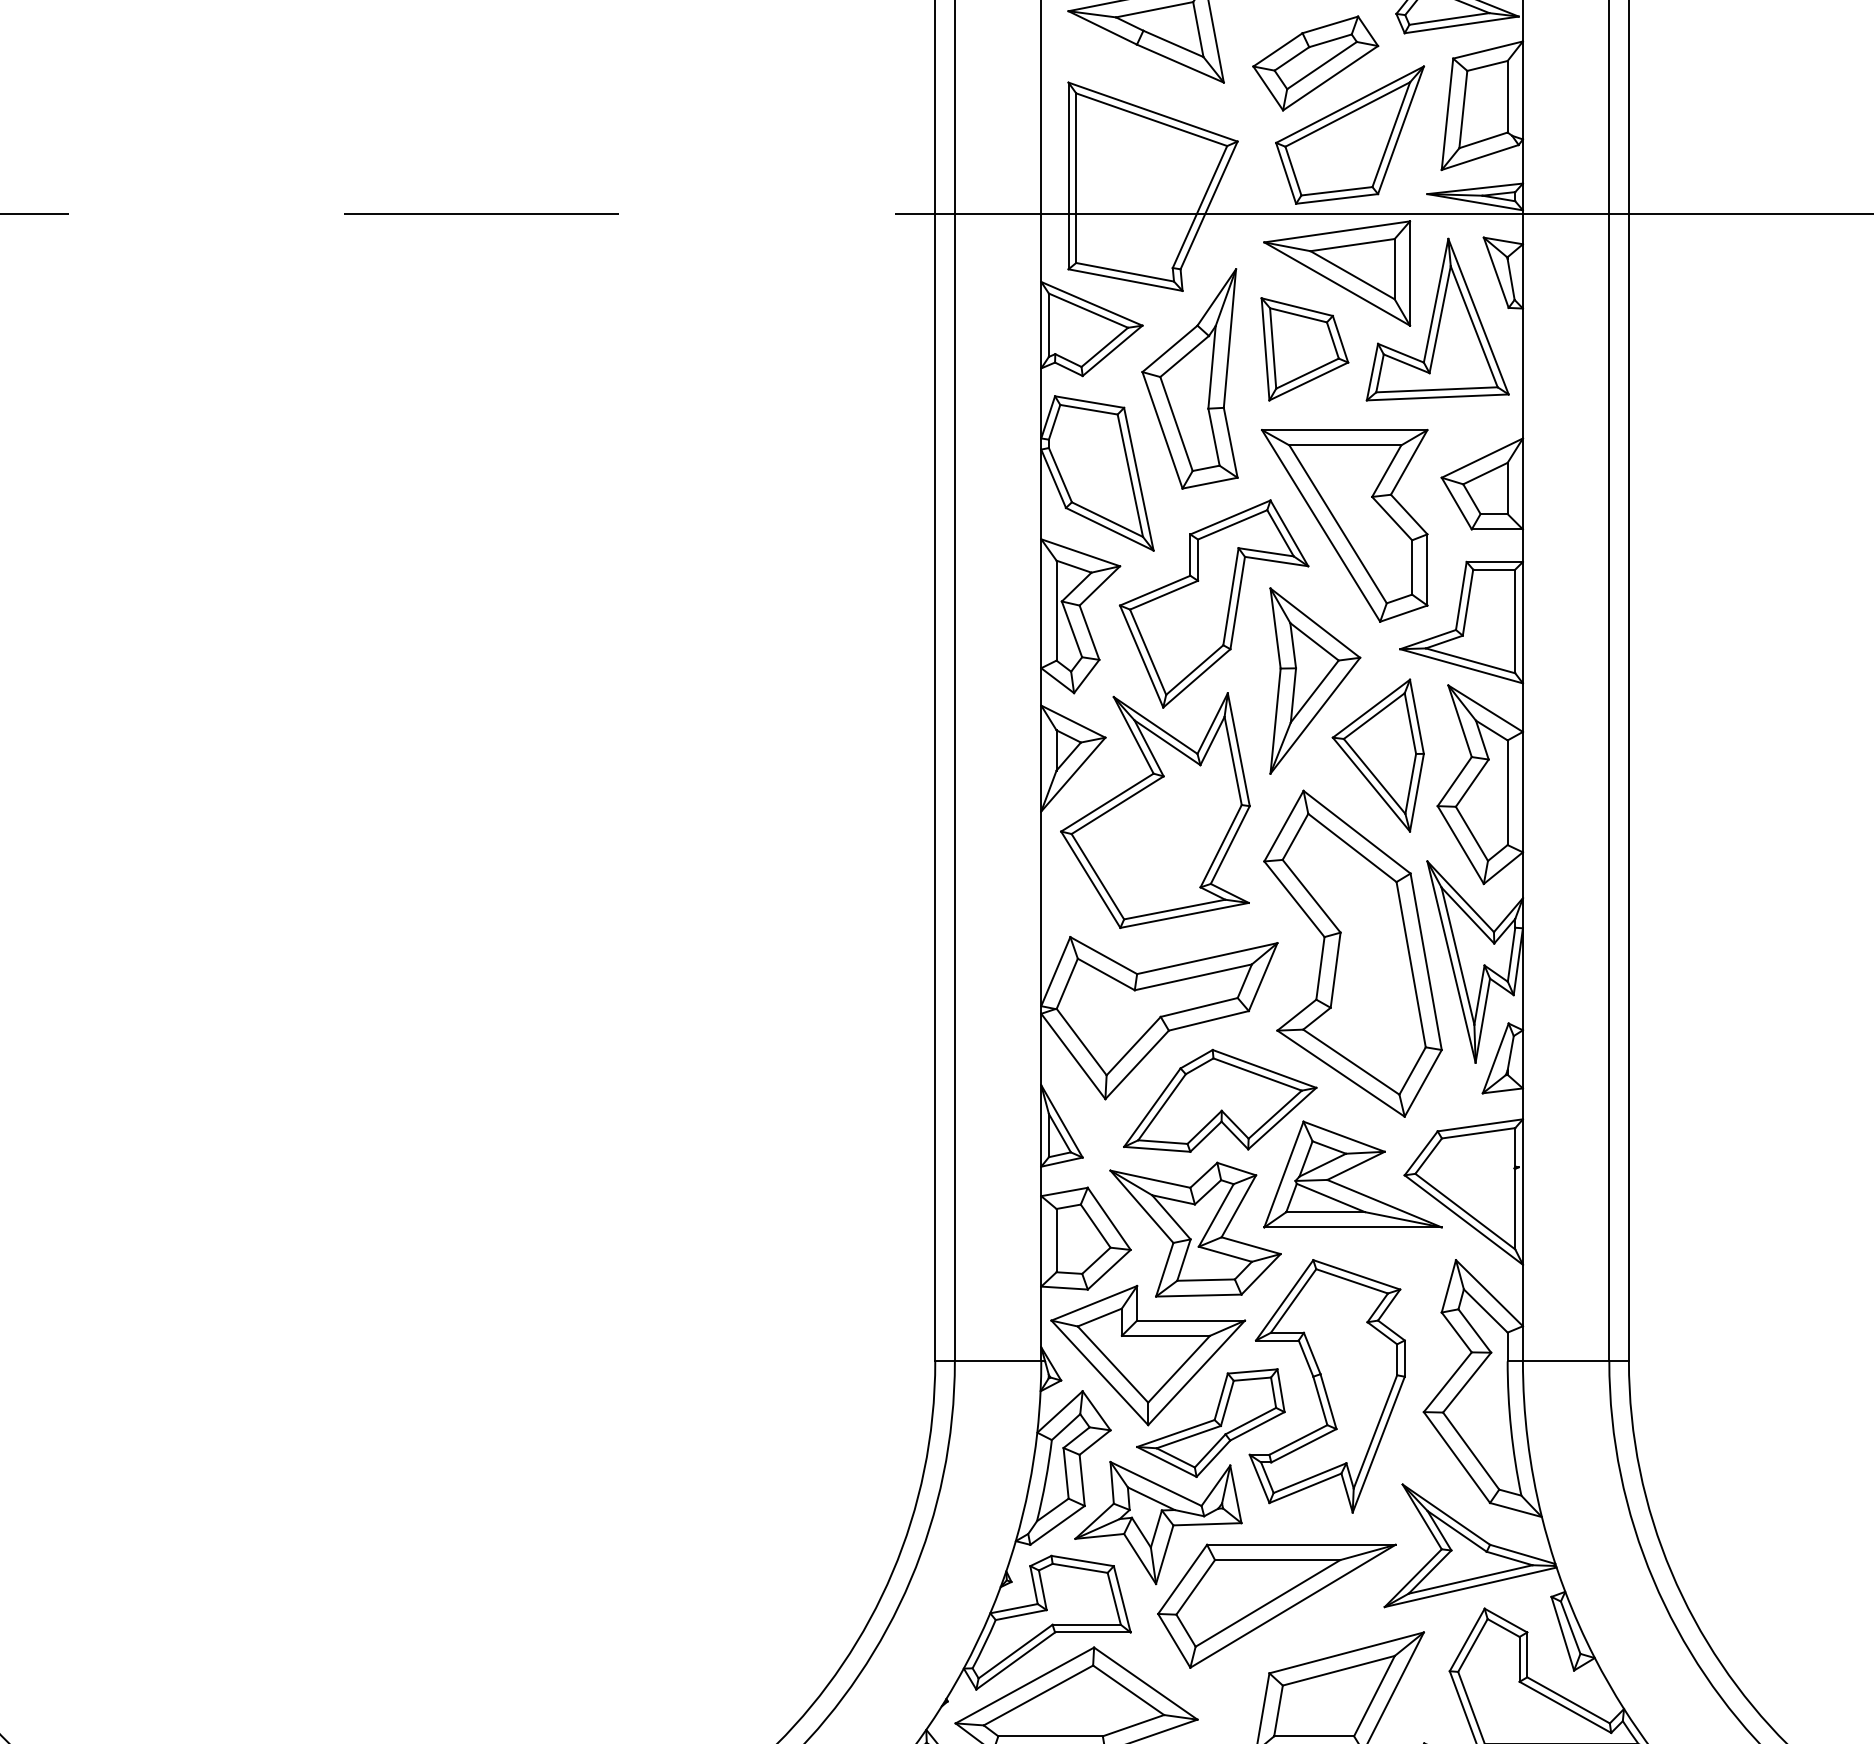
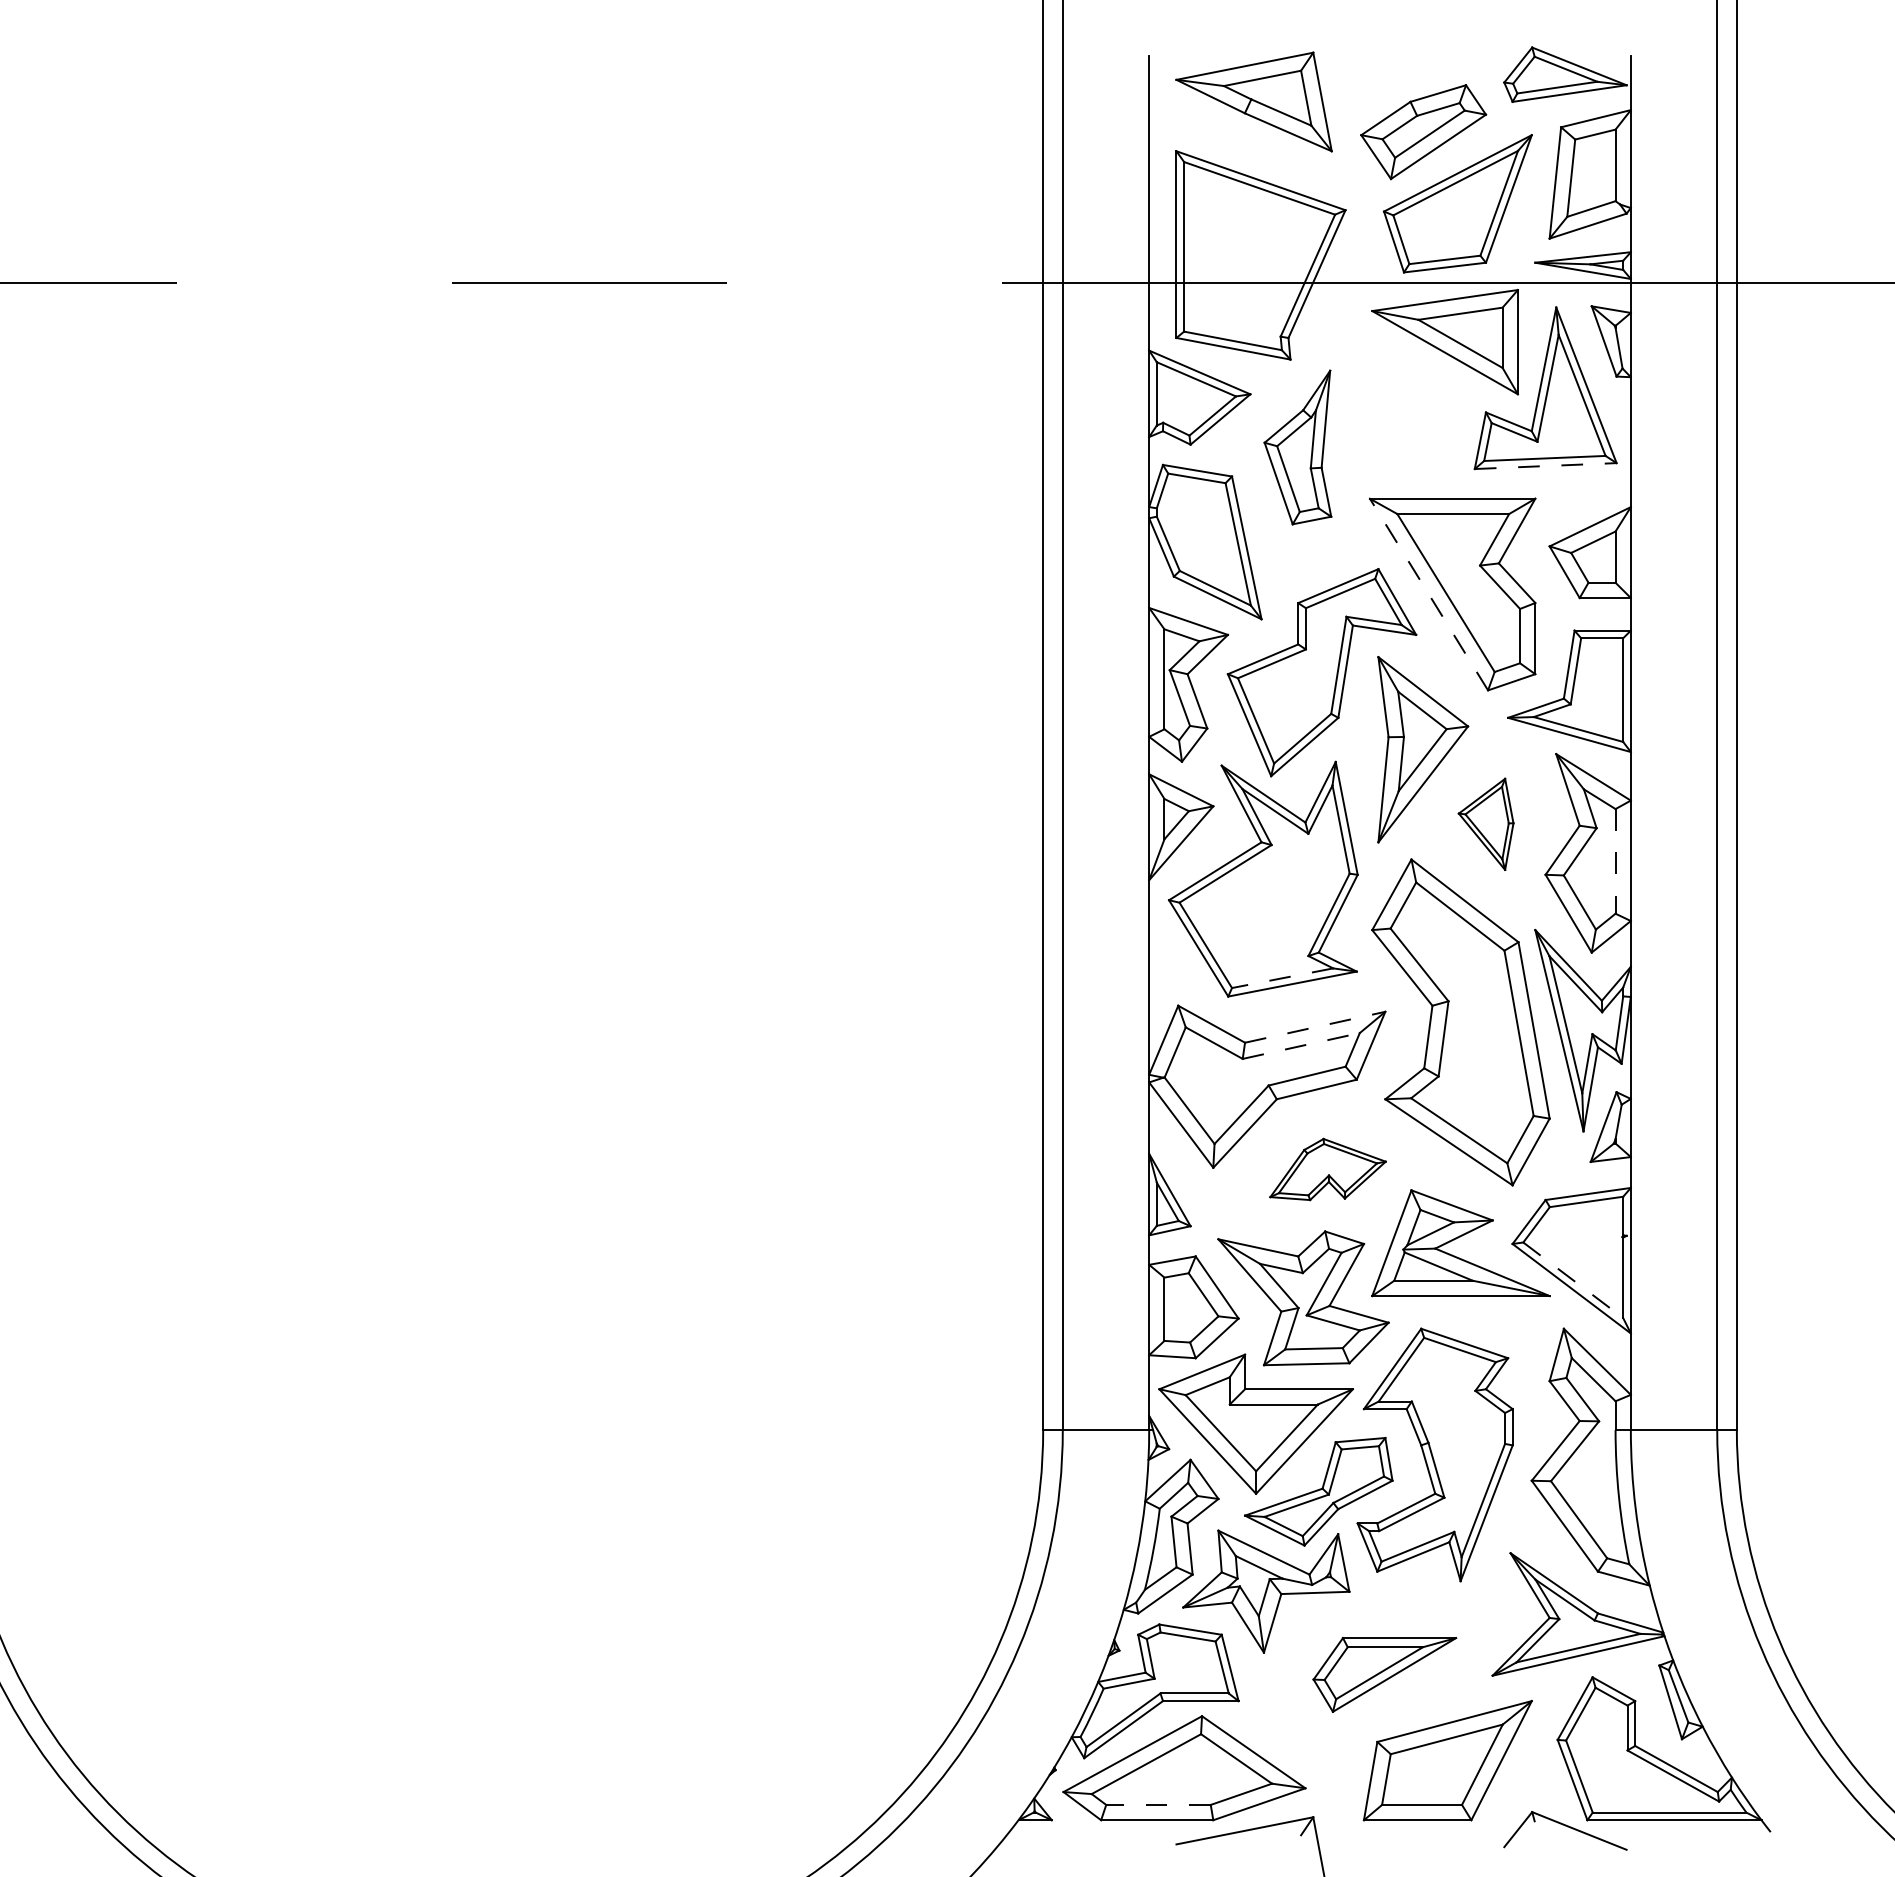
part: (1304, 348) -> (1412, 417), removed
part: (1189, 378) -> (1297, 447), size x0.7
line: (1437, 397) -> (1545, 466), solid -> dashed
line: (1321, 525) -> (1429, 594), solid -> dashed
part: (1377, 755) -> (1485, 824), size x0.6
line: (1507, 792) -> (1615, 861), solid -> dashed
line: (1174, 909) -> (1282, 978), solid -> dashed
line: (1207, 958) -> (1315, 1027), solid -> dashed
line: (1193, 977) -> (1301, 1046), solid -> dashed
part: (1219, 1100) -> (1327, 1169), size x0.6
line: (1465, 1211) -> (1573, 1280), solid -> dashed
part: (1276, 1605) -> (1384, 1674), size x0.6
line: (1050, 1735) -> (1158, 1804), solid -> dashed

